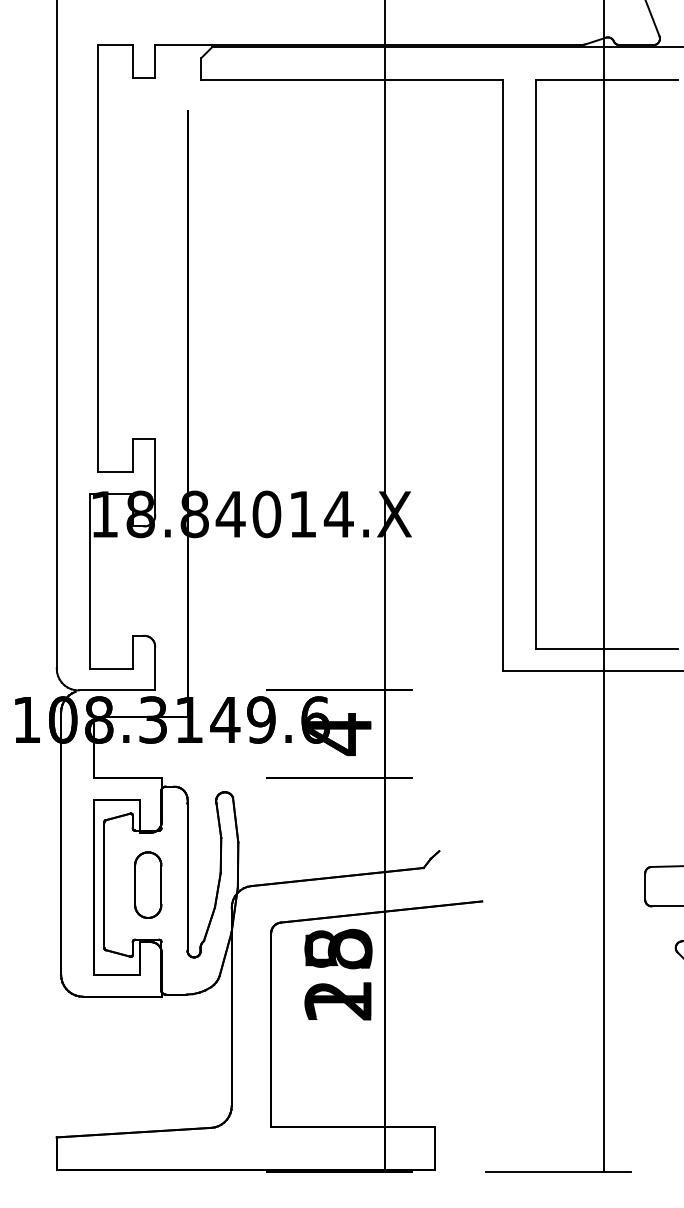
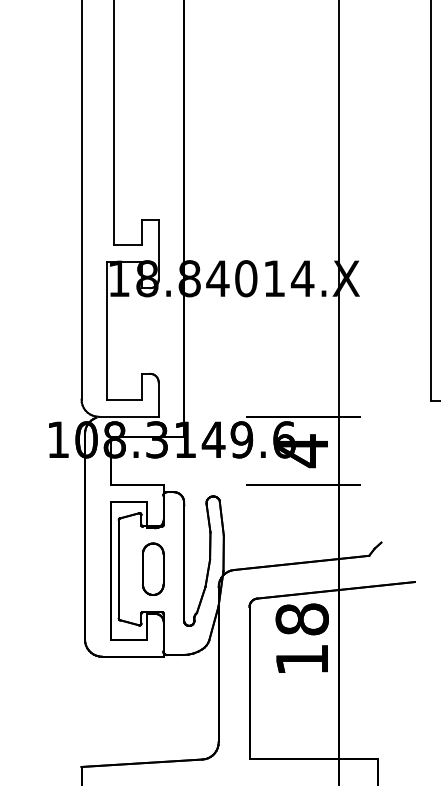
text: (338, 974) -> (302, 639), 25 -> 18

